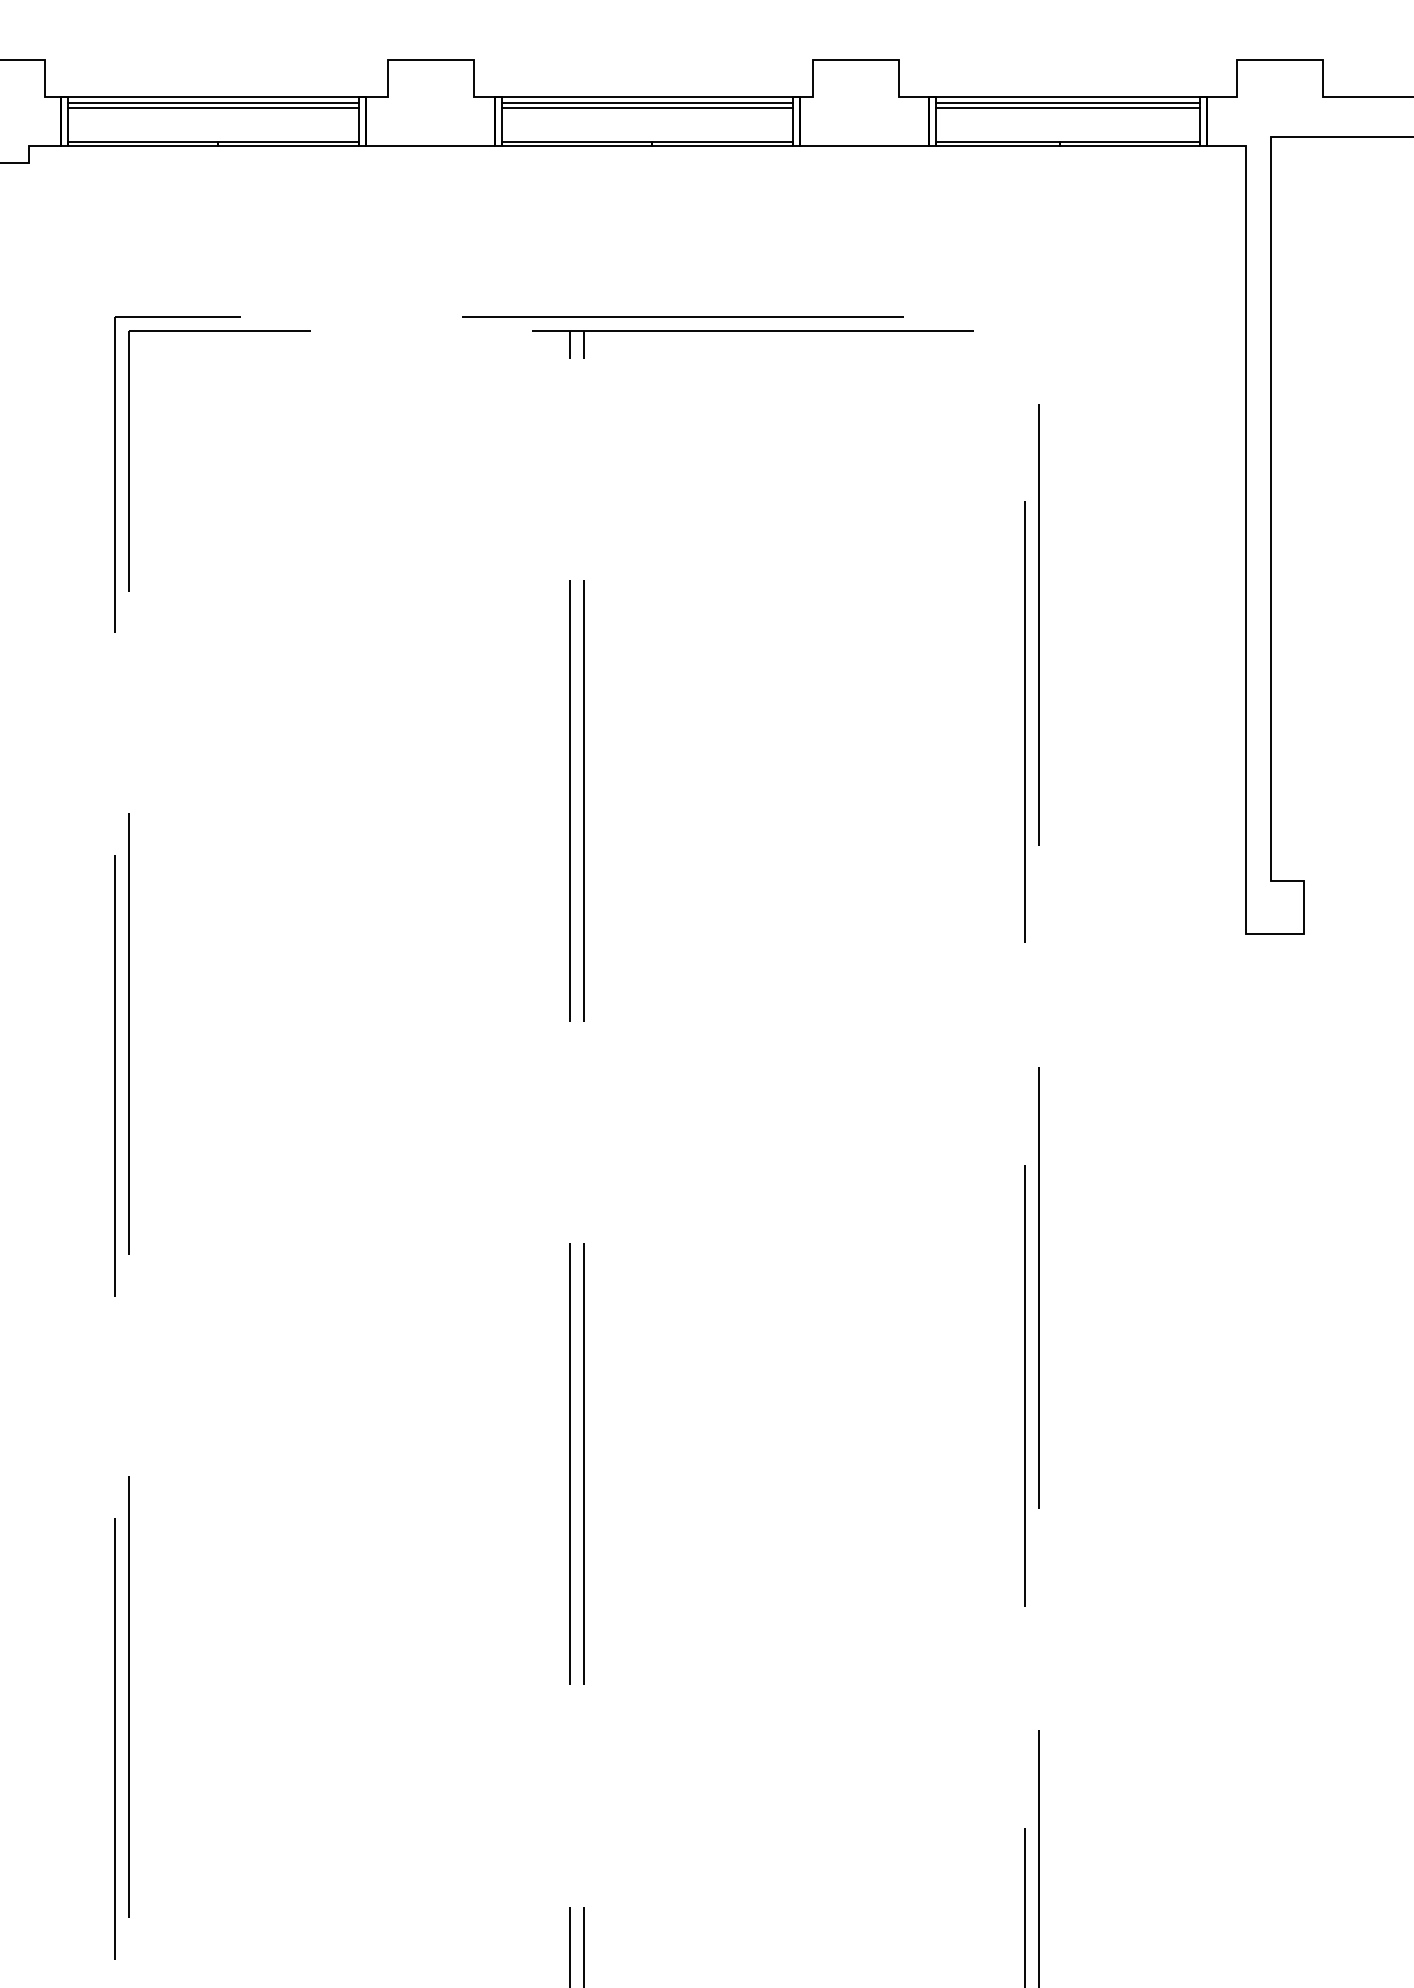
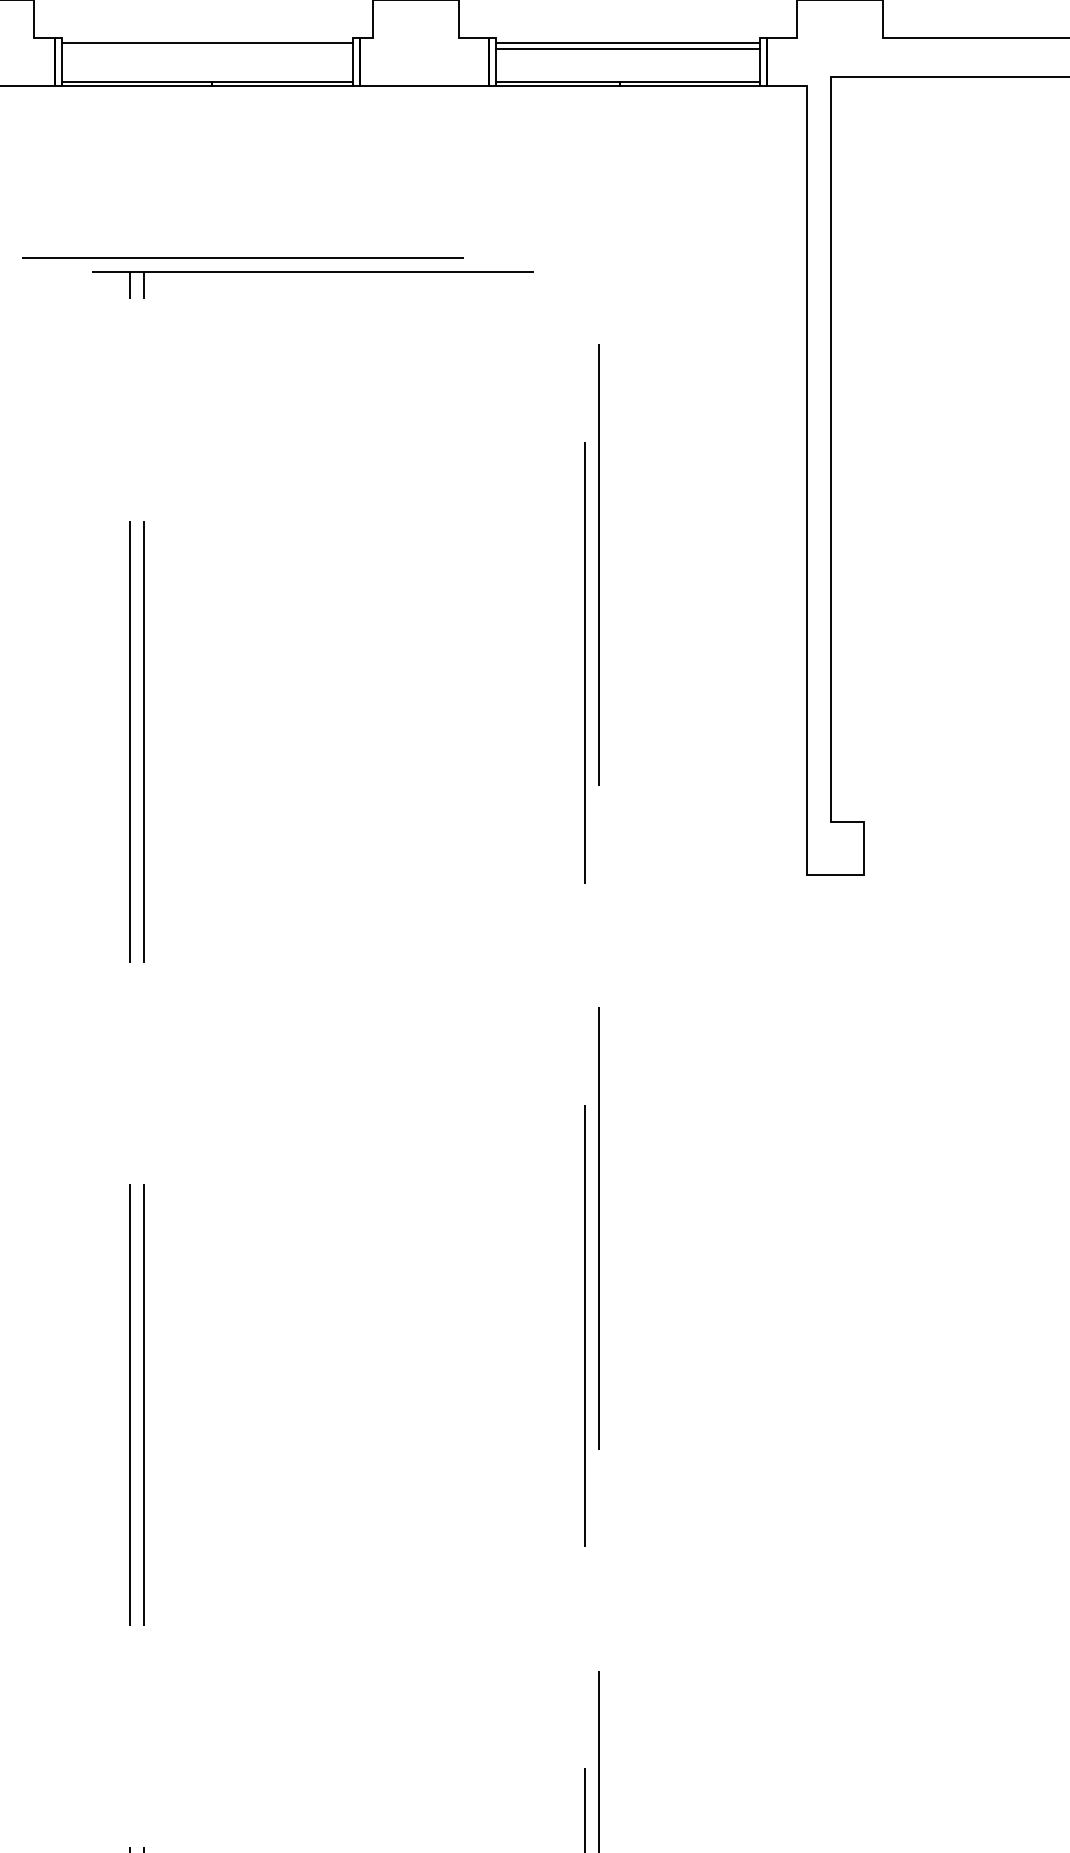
line: (646, 97) -> (206, 37), removed
line: (1067, 97) -> (627, 37), removed
line: (646, 108) -> (206, 48), removed

